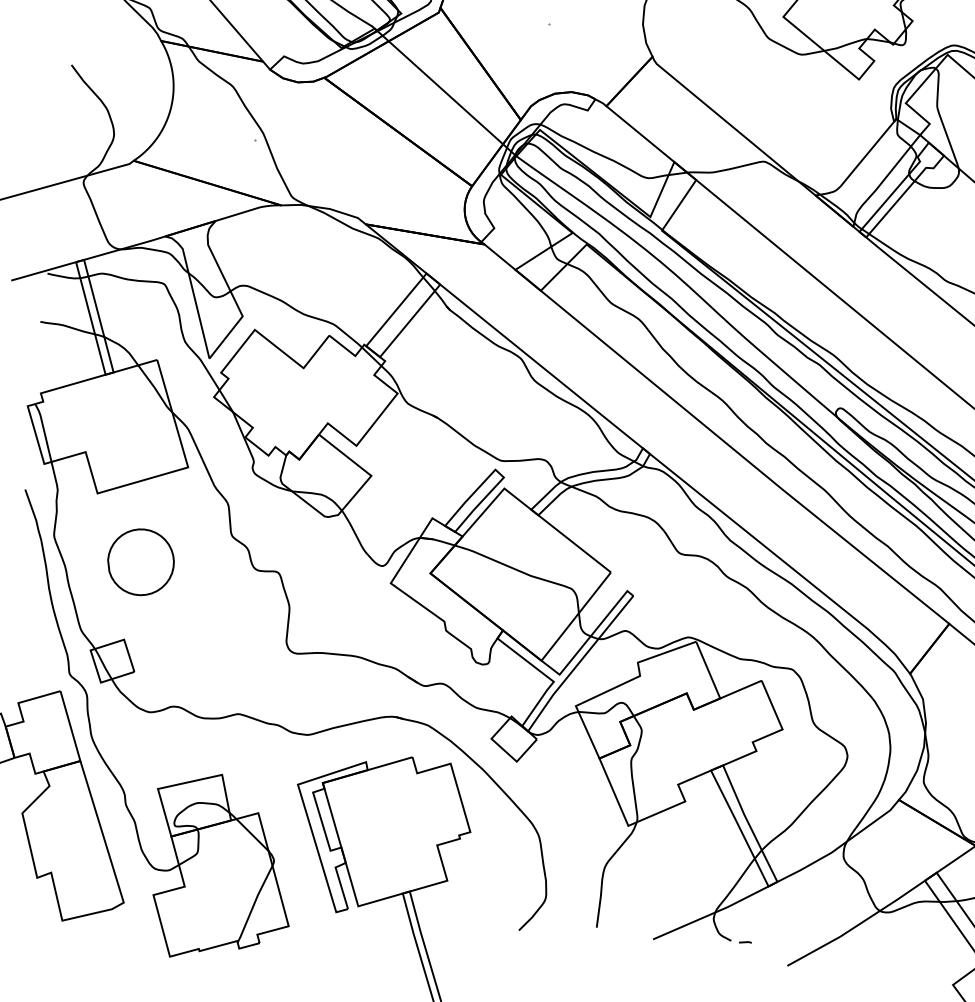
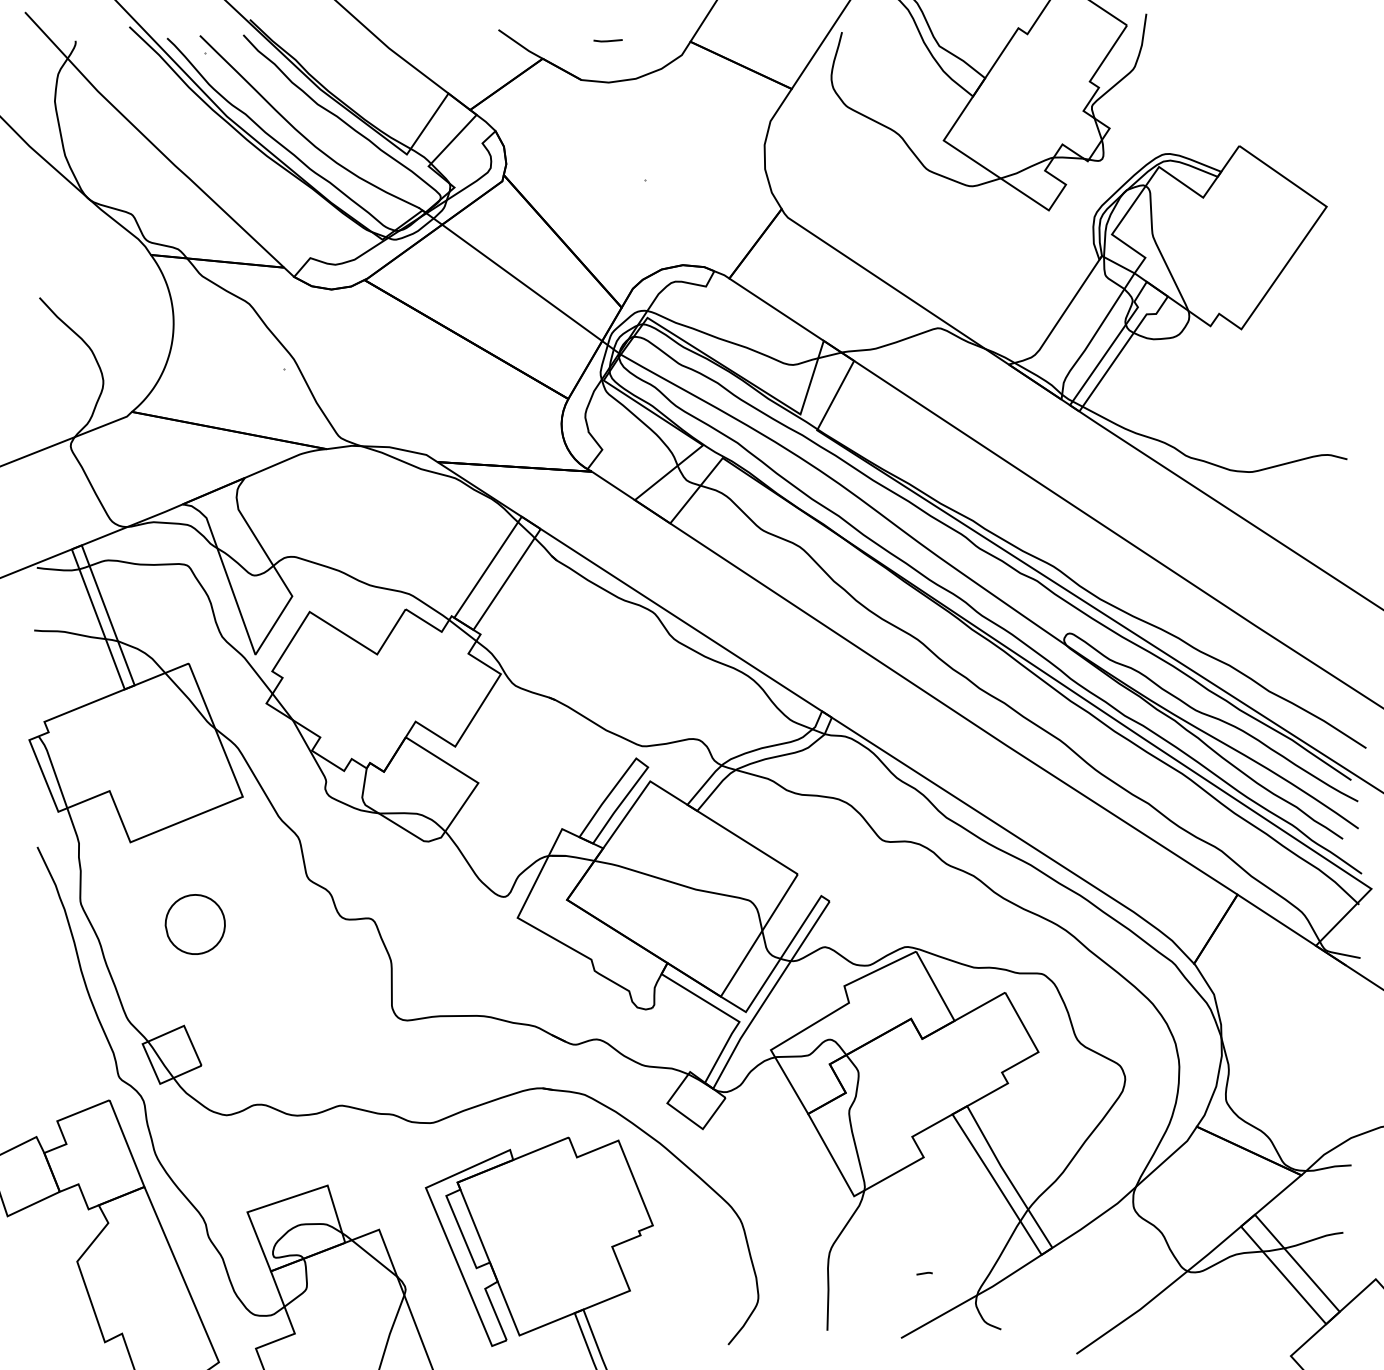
part: (141, 562) -> (195, 924), size x0.7
line: (745, 942) -> (924, 1273), moved

